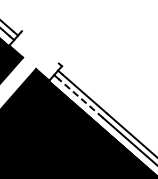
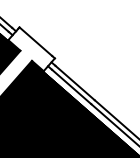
line: (39, 47) -> (35, 41), added
line: (80, 98) -> (71, 86), dashed -> solid

